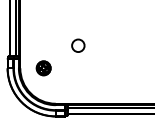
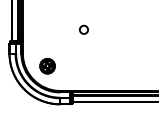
circle: (77, 45) -> (83, 29), size x0.62
part: (43, 68) -> (47, 66), moved

